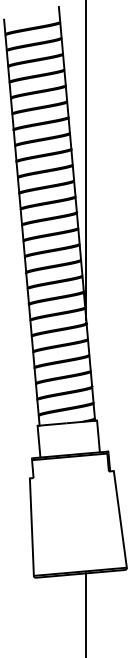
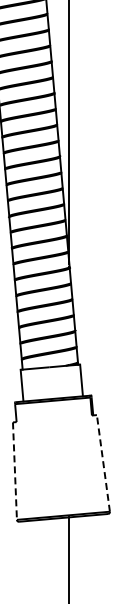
line: (120, 519) -> (103, 463), solid -> dashed
line: (31, 527) -> (14, 471), solid -> dashed

